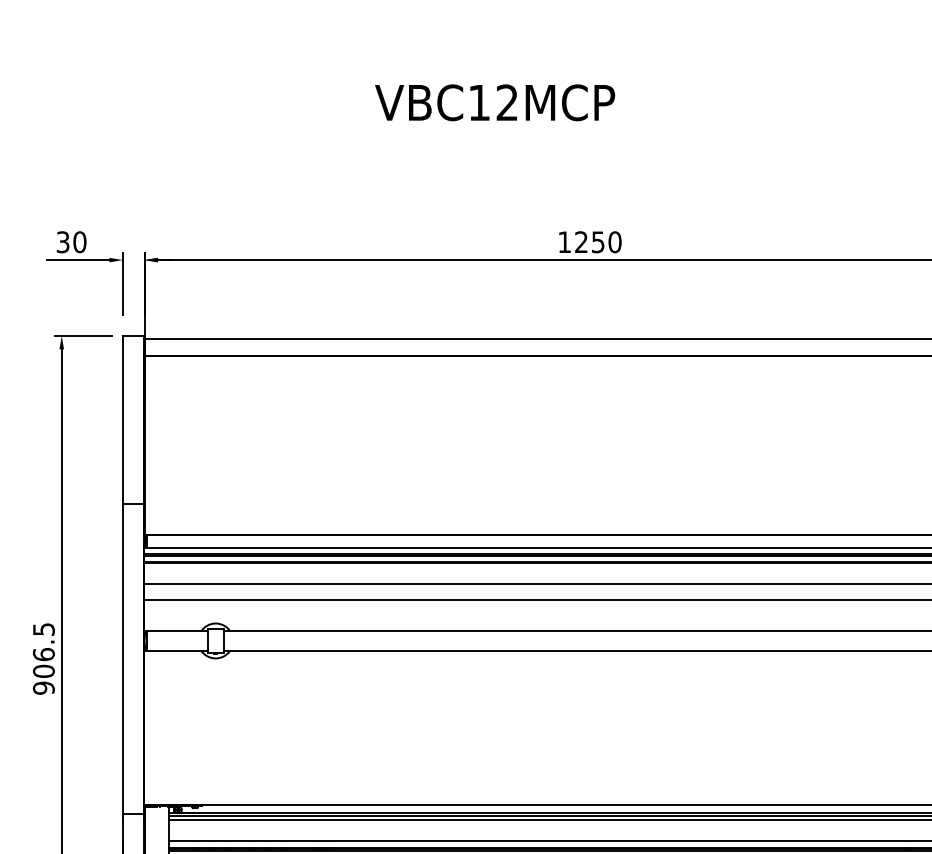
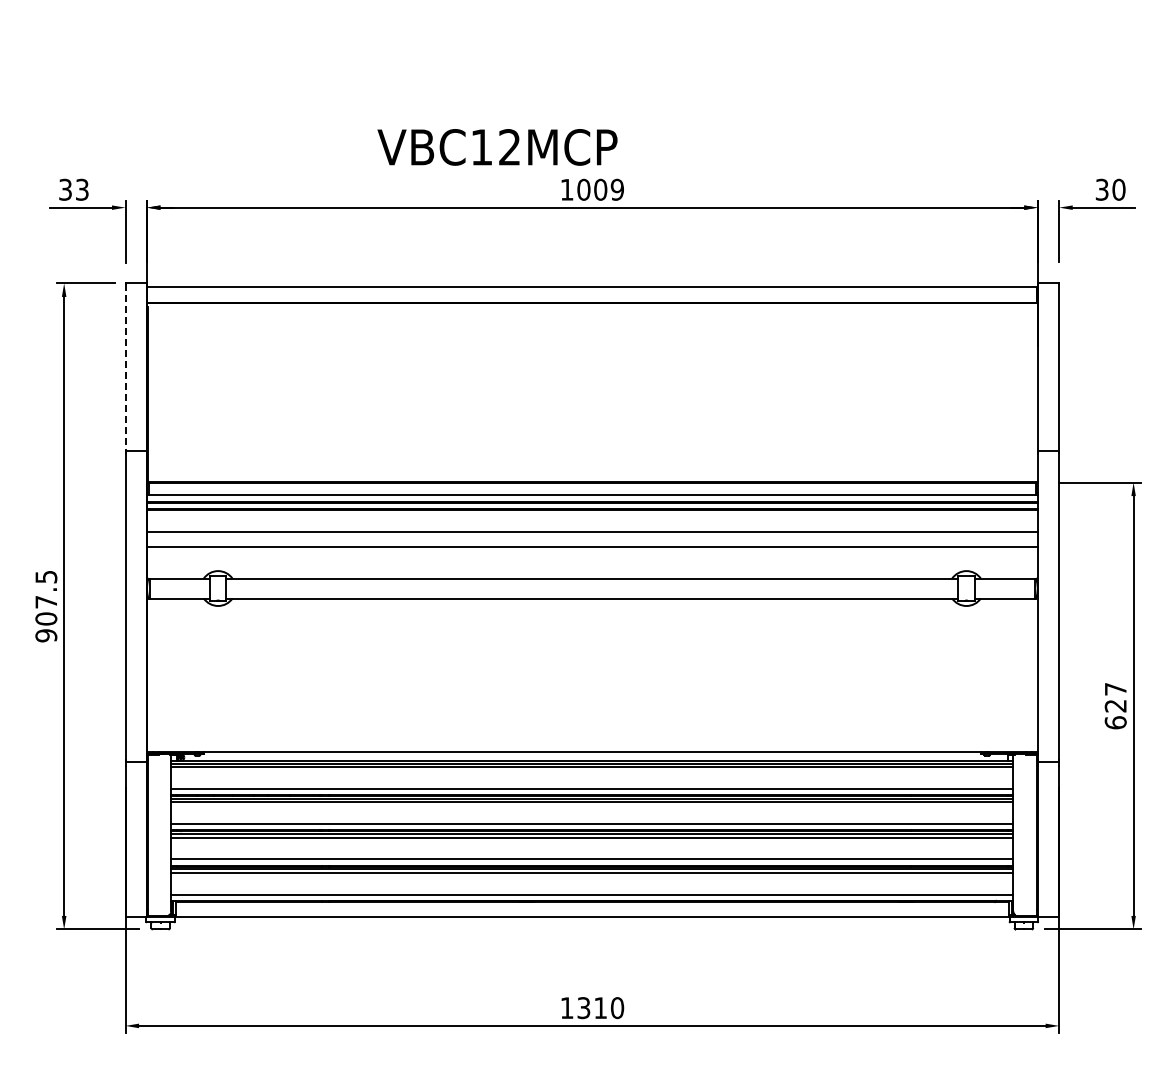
text: (495, 102) -> (497, 147), moved
text: (79, 241) -> (81, 189), 30 -> 33
text: (598, 241) -> (600, 189), 1250 -> 1009
line: (123, 419) -> (125, 367), solid -> dashed
text: (44, 653) -> (46, 601), 906.5 -> 907.5

